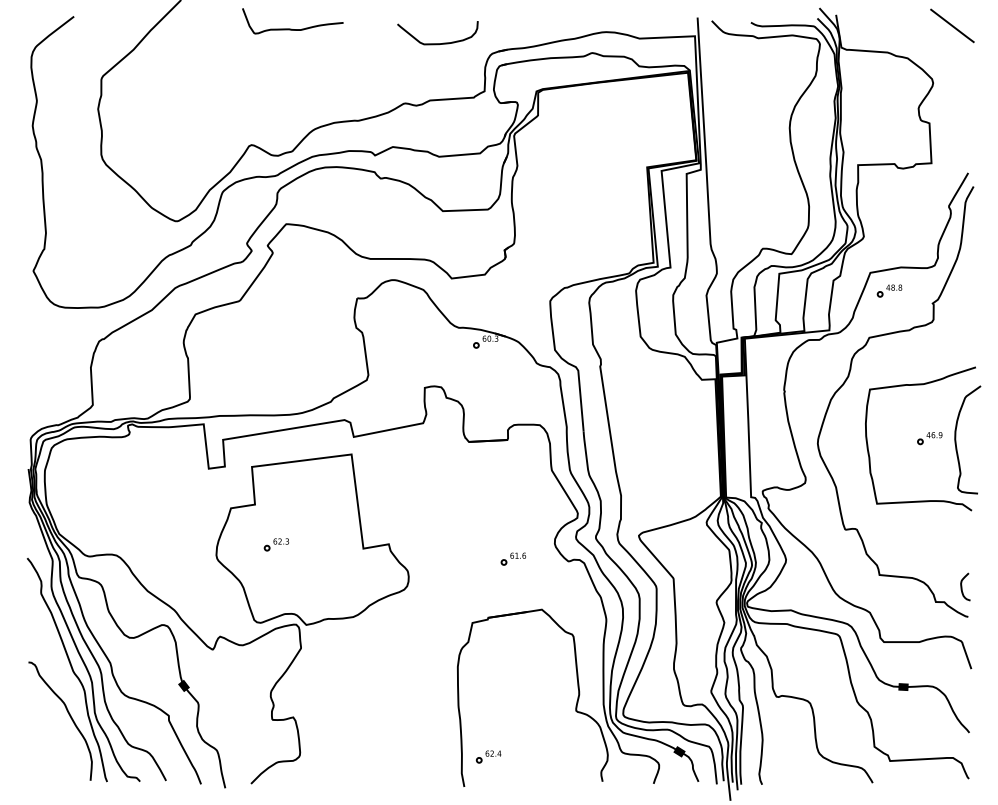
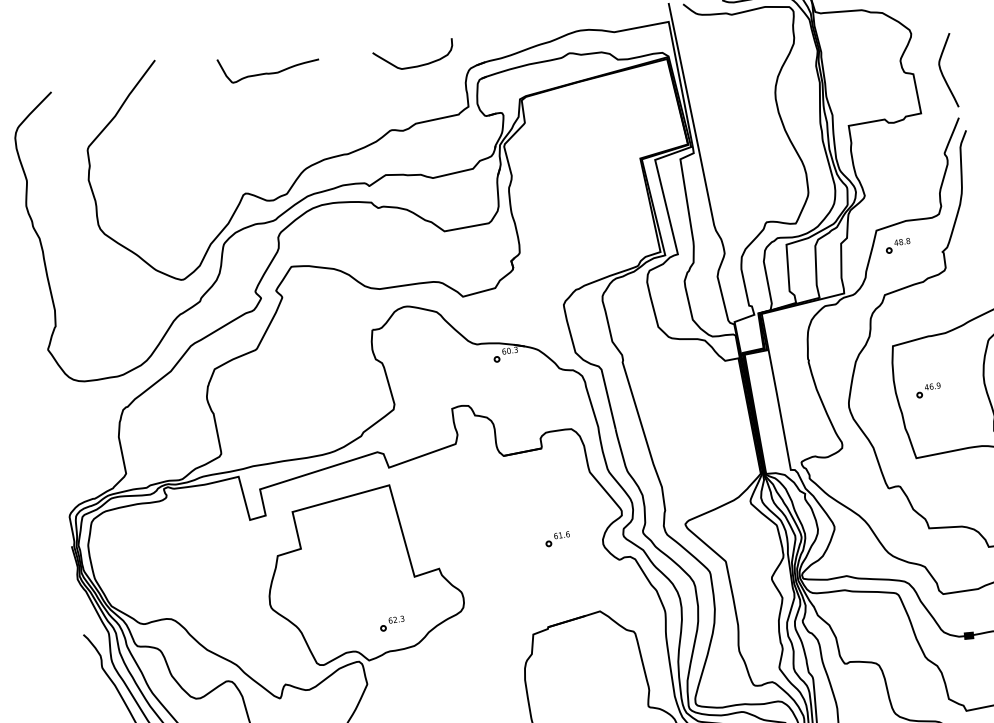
curve: (958, 124) -> (942, 71), added
part: (929, 438) -> (928, 390), moved
part: (275, 544) -> (391, 623), moved
part: (512, 558) -> (556, 538), moved

